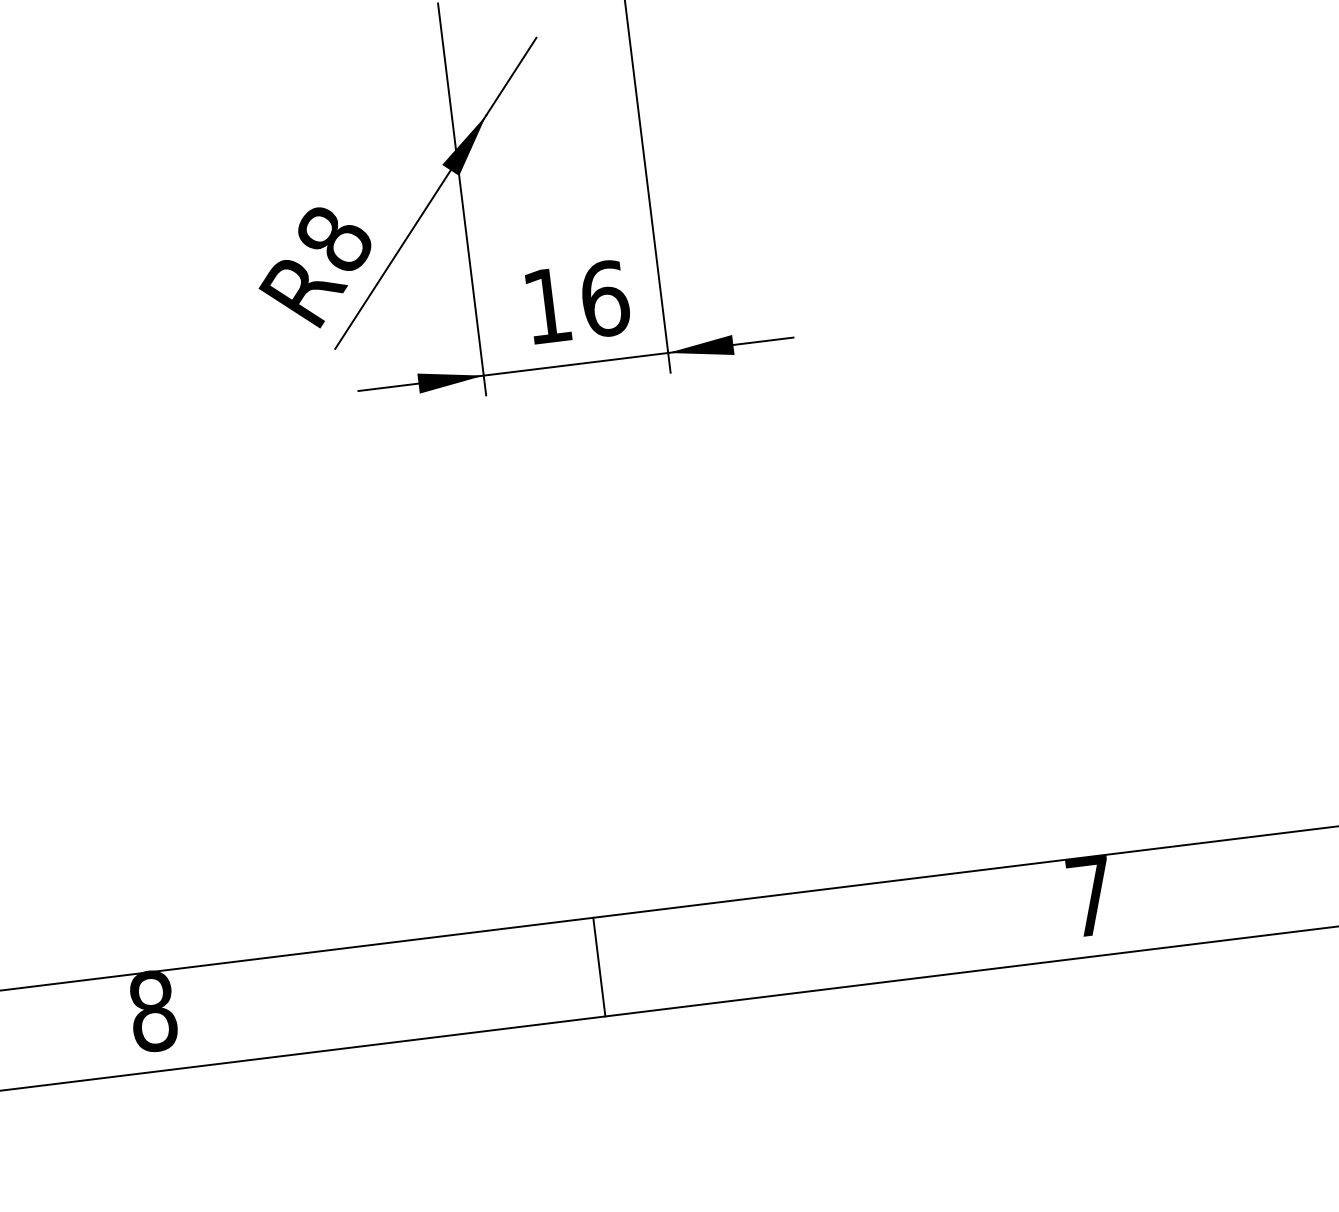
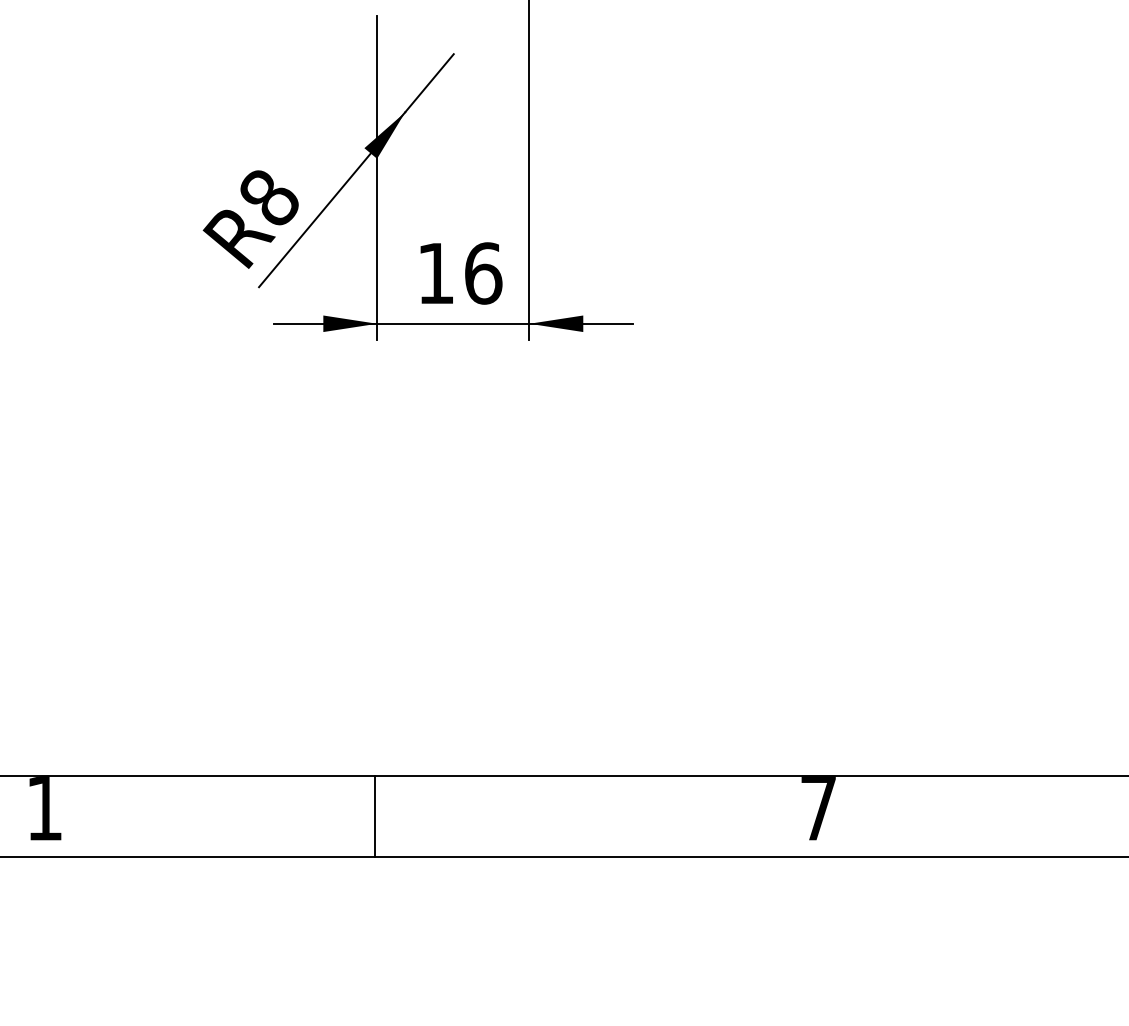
line: (599, 967) -> (375, 816), moved
text: (152, 1010) -> (44, 807), 8 -> 1

